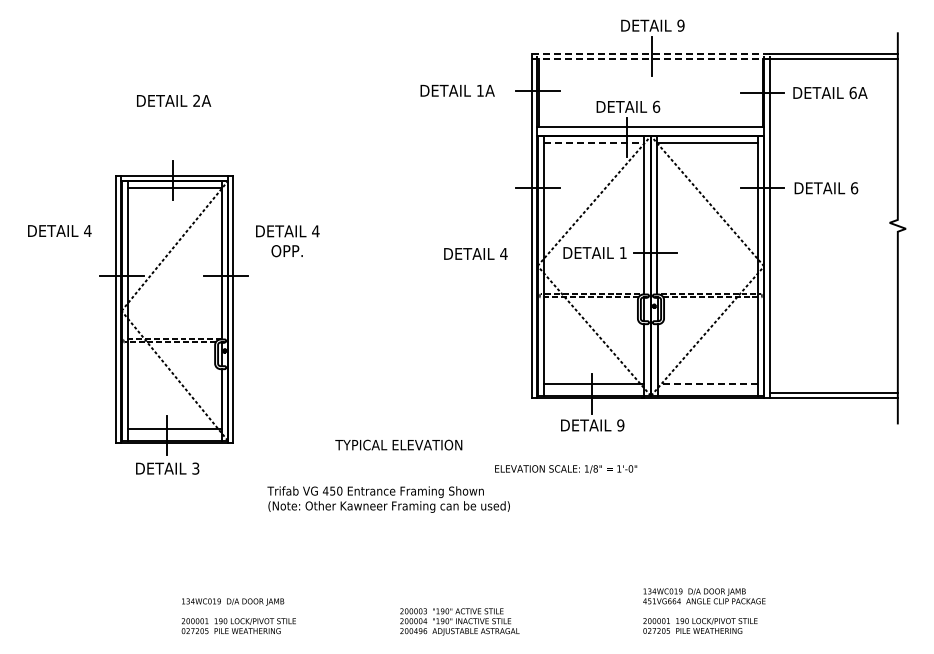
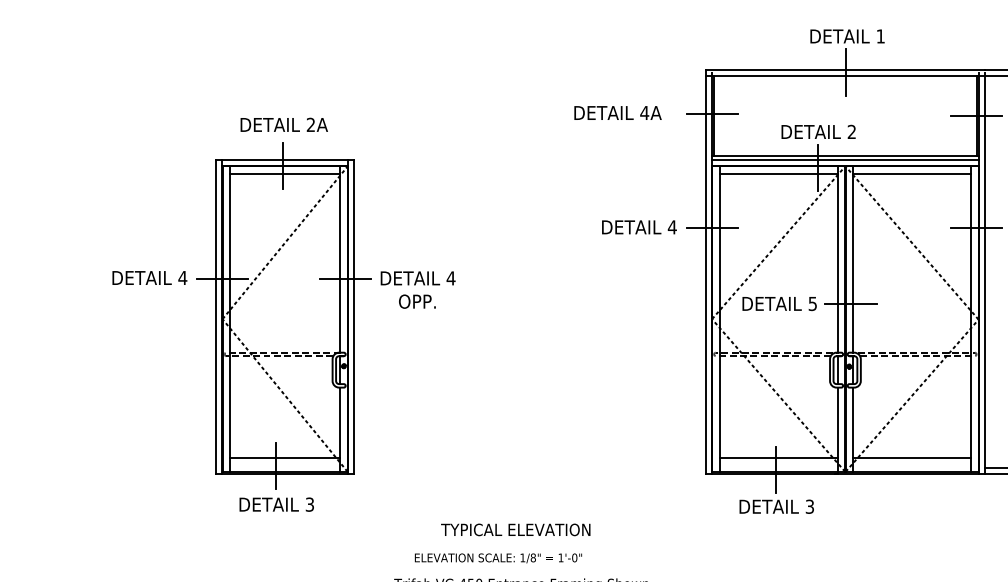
text: (680, 25) -> (880, 36), 9 -> 1
line: (650, 53) -> (844, 69), dashed -> solid
line: (650, 59) -> (844, 76), dashed -> solid
text: (480, 90) -> (644, 112), 1A -> 4A
text: (656, 106) -> (851, 131), 6 -> 2
line: (650, 130) -> (844, 159), added
line: (594, 142) -> (778, 173), dashed -> solid
text: (475, 253) -> (638, 226), moved
text: (622, 253) -> (811, 304), 1 -> 5
part: (173, 317) -> (283, 326), moved
line: (707, 384) -> (911, 458), dashed -> solid
text: (620, 425) -> (809, 506), 9 -> 3
text: (398, 444) -> (515, 529), moved
text: (566, 469) -> (498, 558), moved

